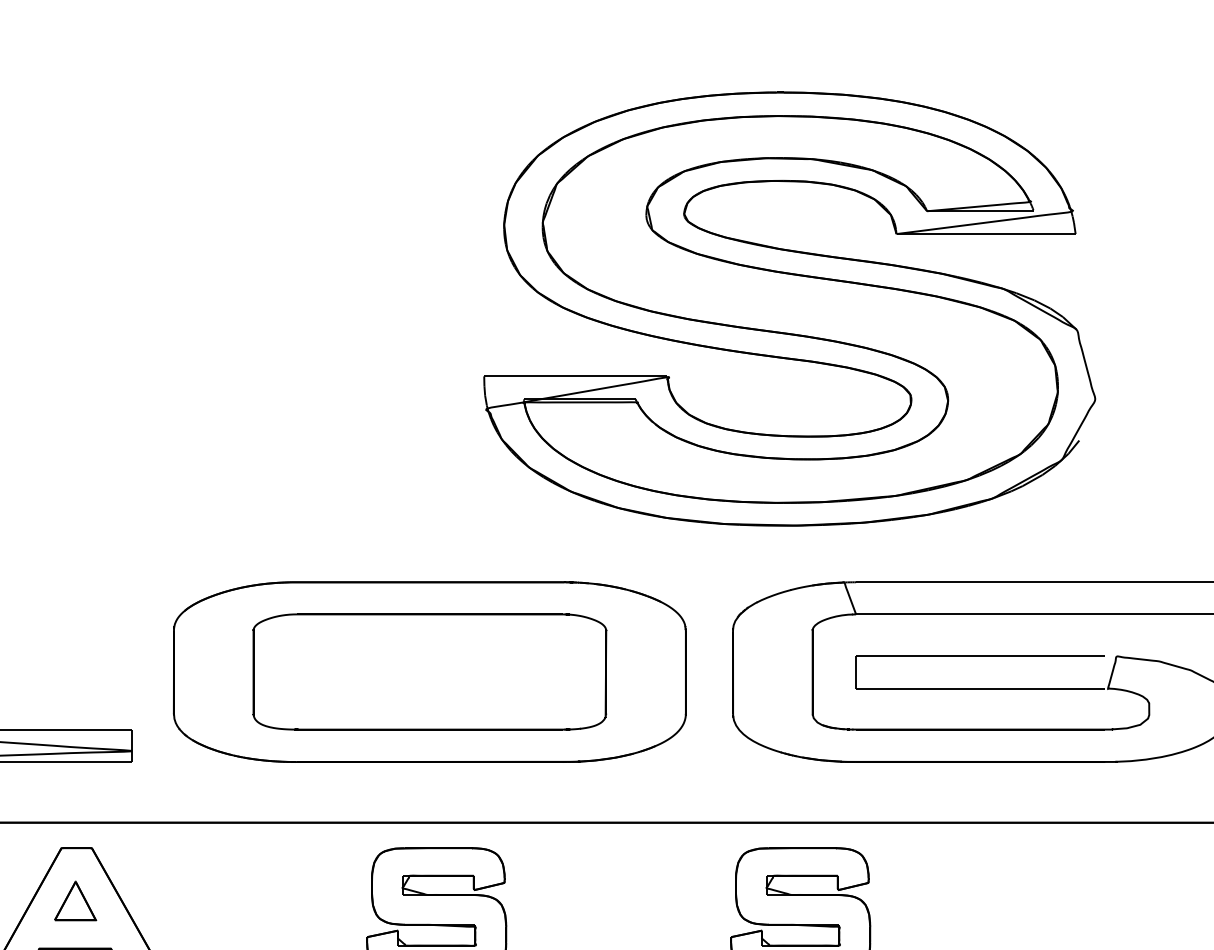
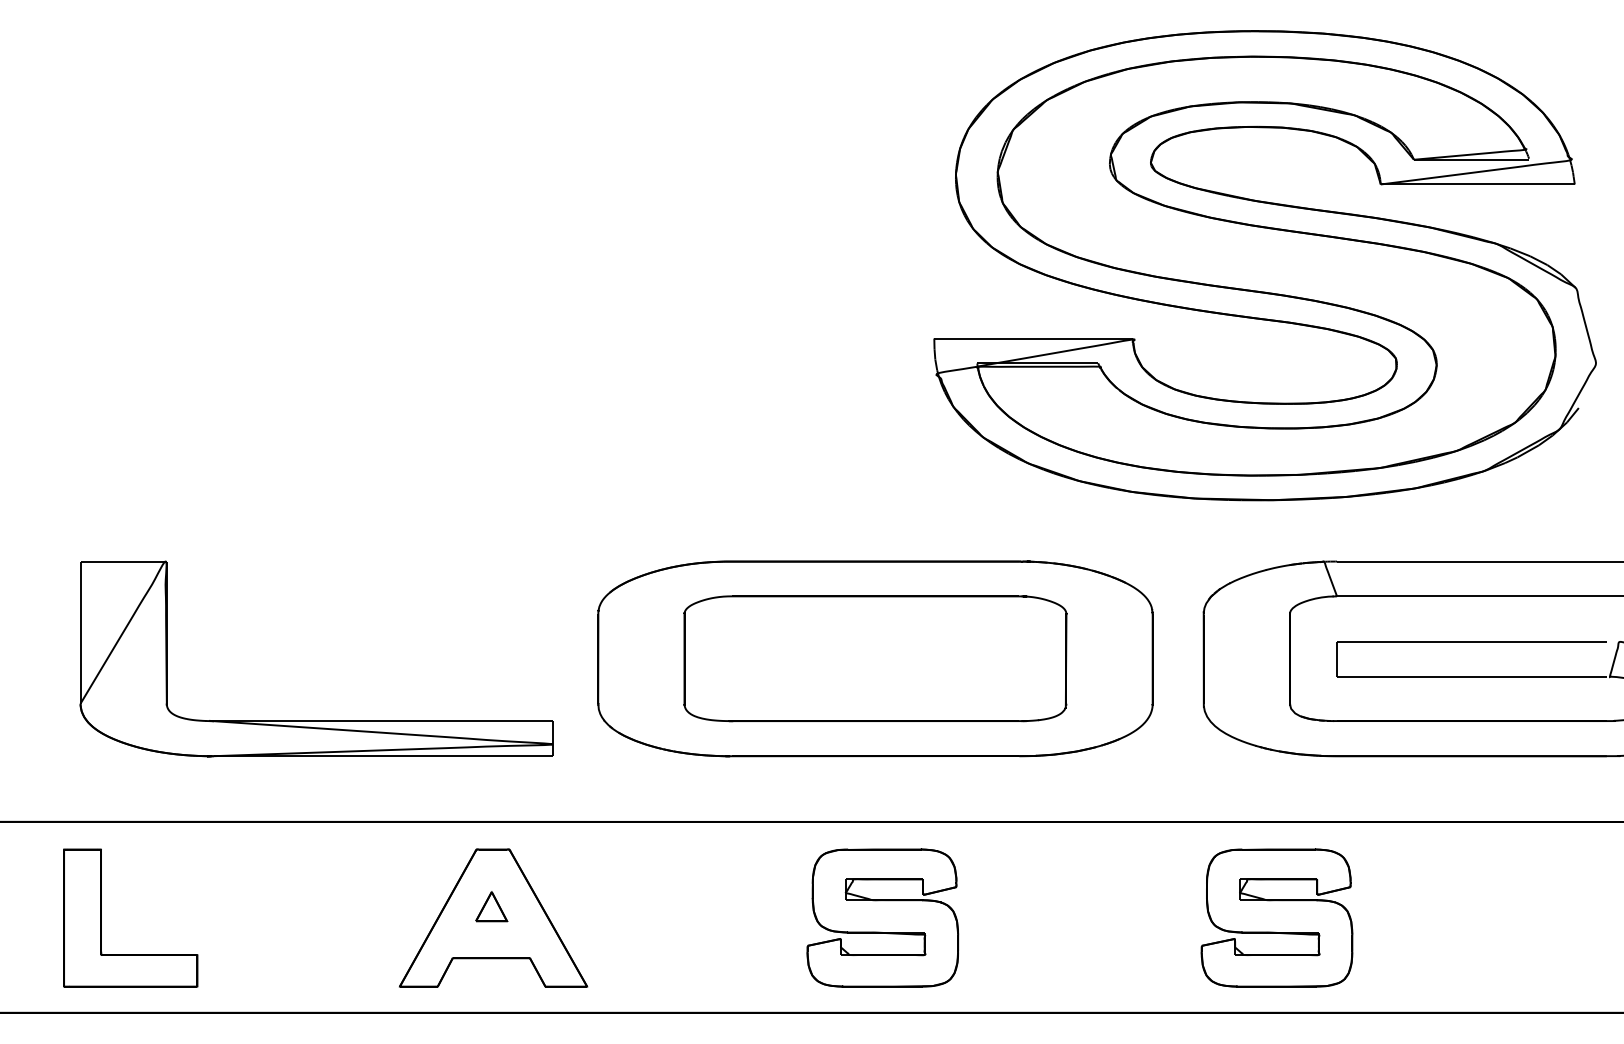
part: (75, 900) -> (491, 906), size x0.7

